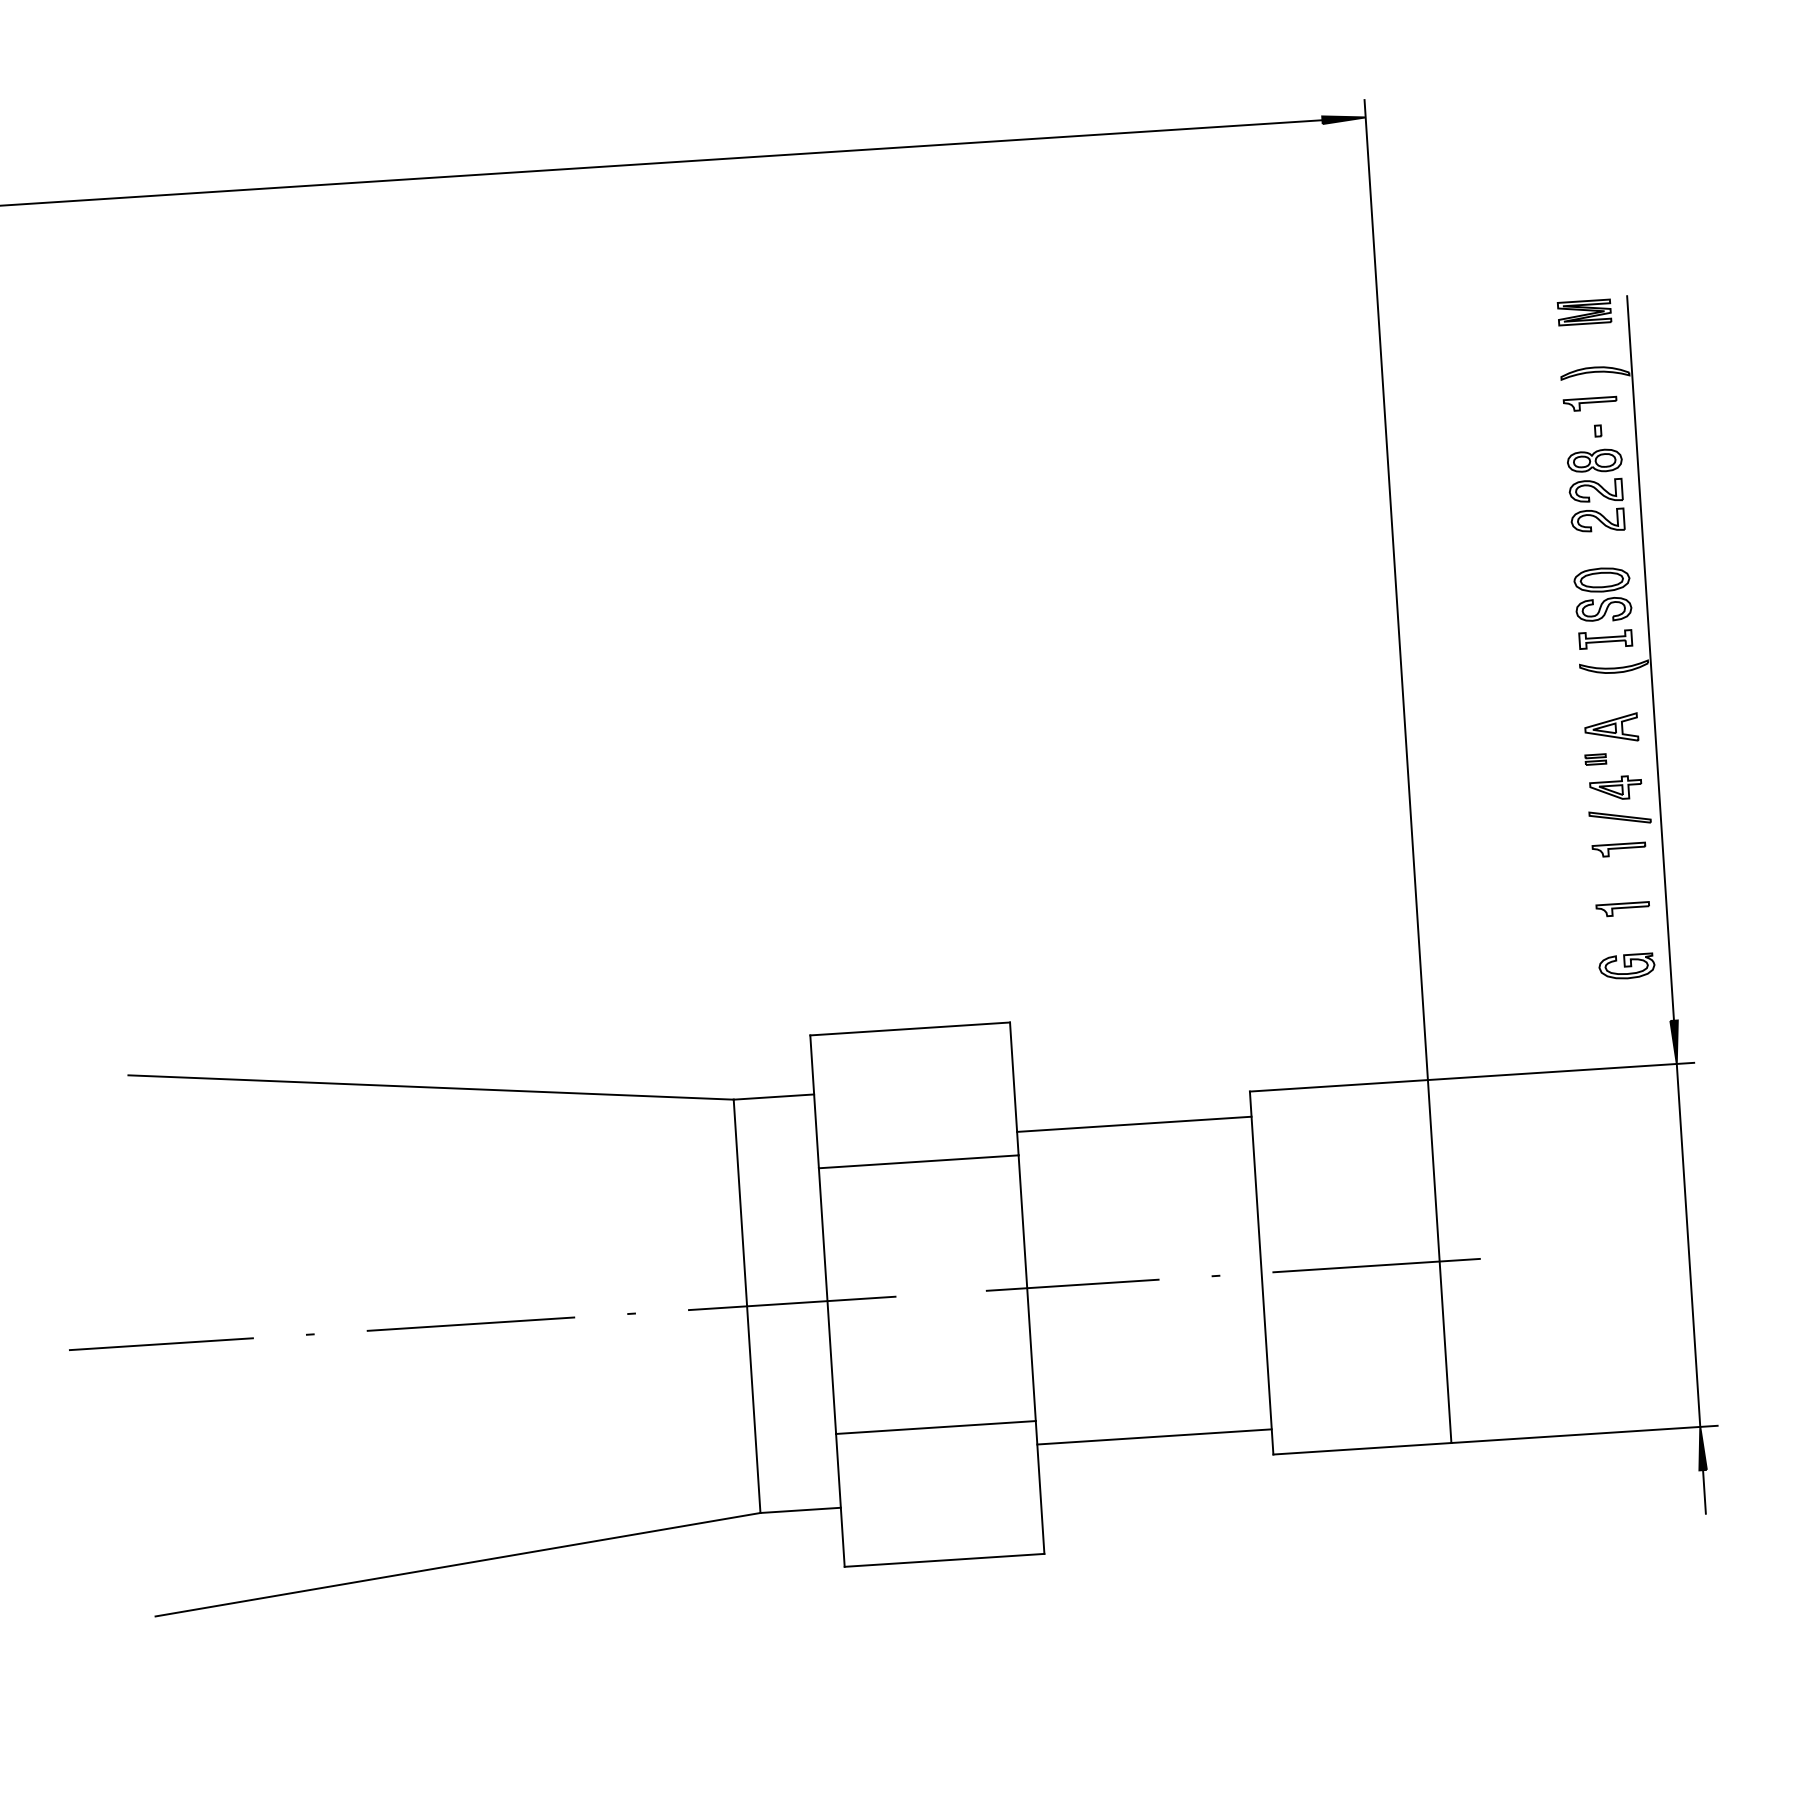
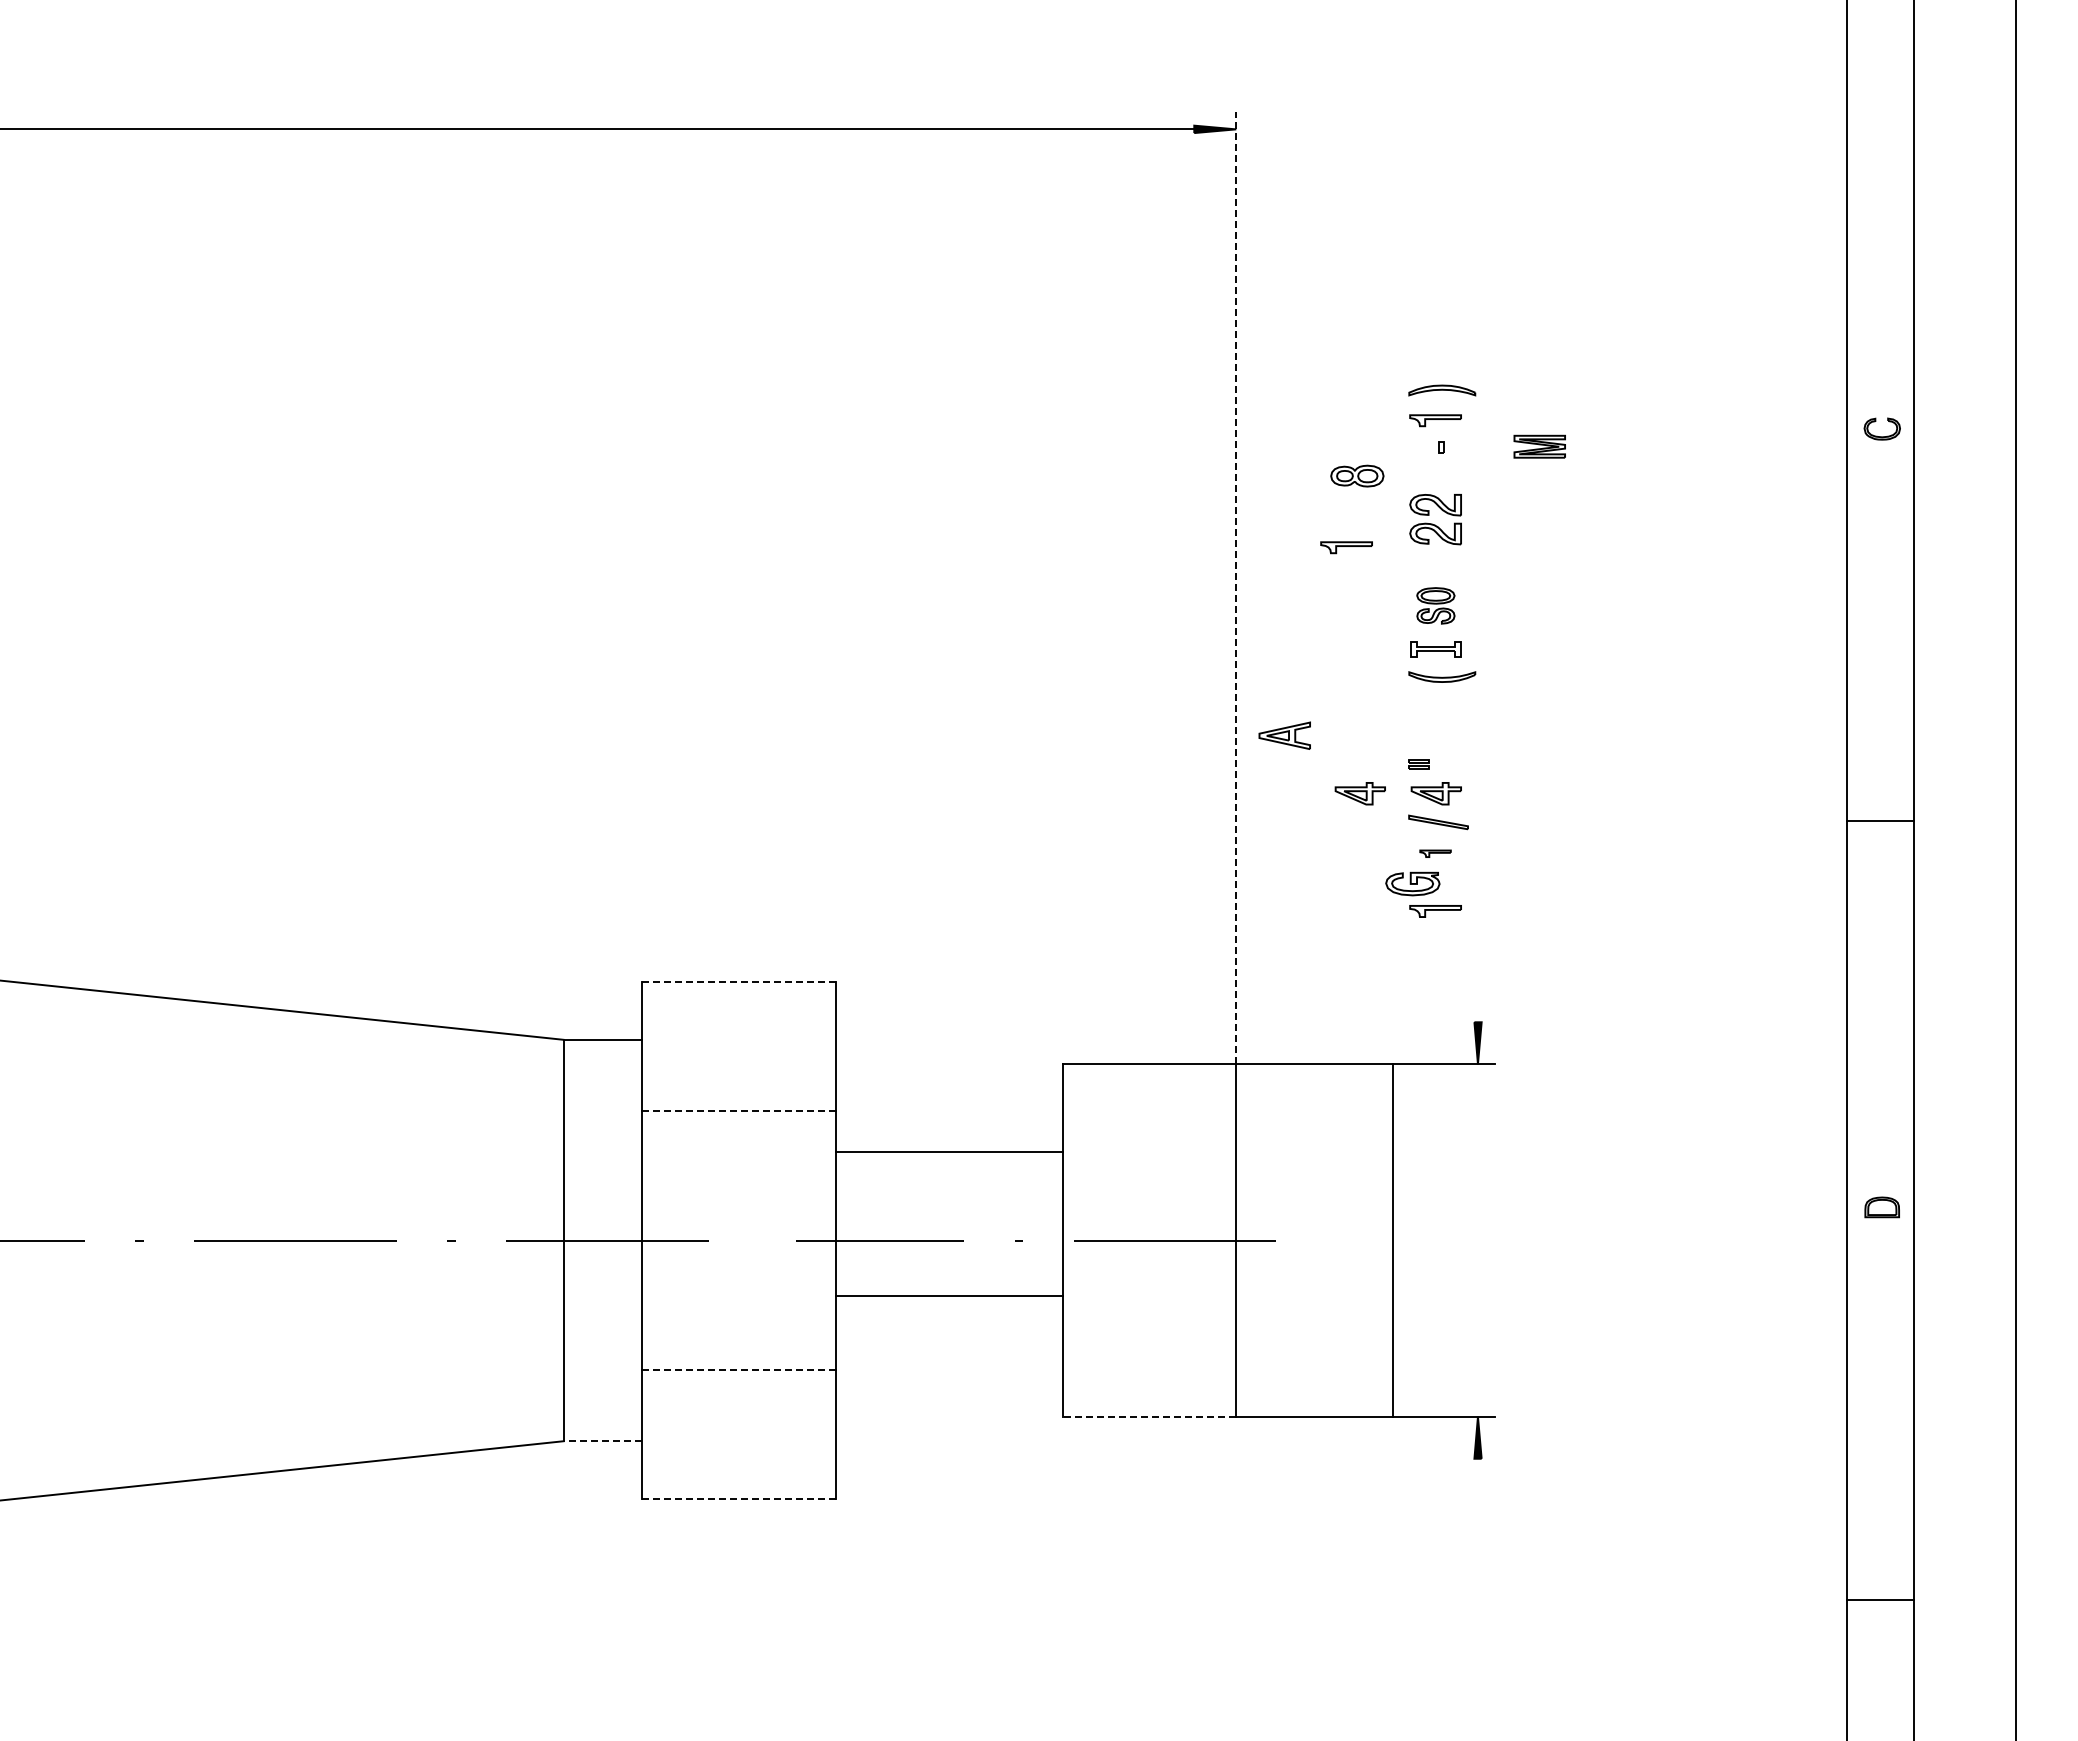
part: (1584, 312) -> (1539, 446), moved
part: (1594, 460) -> (1357, 475), moved
part: (1507, 540) -> (1346, 547), added
line: (1396, 590) -> (1236, 588), solid -> dashed
part: (1602, 594) -> (1435, 605), size x0.7
line: (1650, 658) -> (1477, 670), removed
part: (1611, 728) -> (1284, 735), moved
part: (1536, 793) -> (1359, 793), added
part: (1619, 849) -> (1435, 853), size x0.6
part: (1626, 966) -> (1412, 883), moved
line: (909, 1029) -> (738, 982), solid -> dashed
line: (1134, 1124) -> (949, 1151), moved
line: (918, 1161) -> (738, 1111), solid -> dashed
line: (1688, 1245) -> (1392, 1240), moved
line: (935, 1427) -> (738, 1369), solid -> dashed
line: (1154, 1437) -> (949, 1296), moved
line: (1362, 1448) -> (1149, 1416), solid -> dashed
line: (1703, 1491) -> (1477, 1479), removed
line: (800, 1510) -> (602, 1441), solid -> dashed
line: (944, 1560) -> (738, 1498), solid -> dashed

